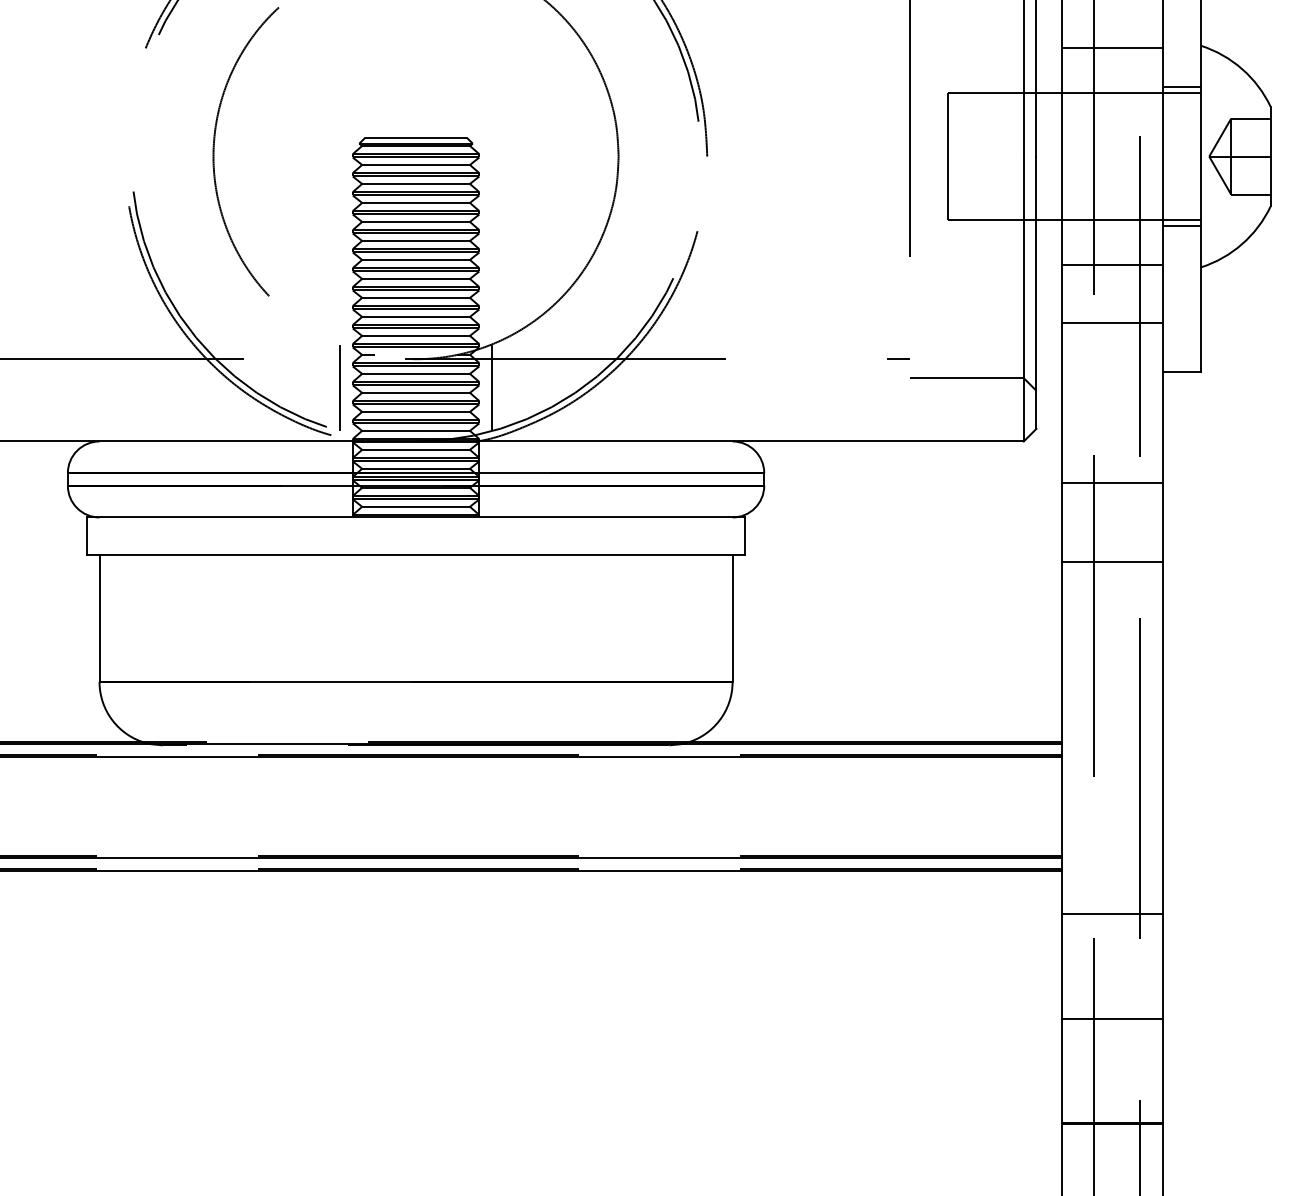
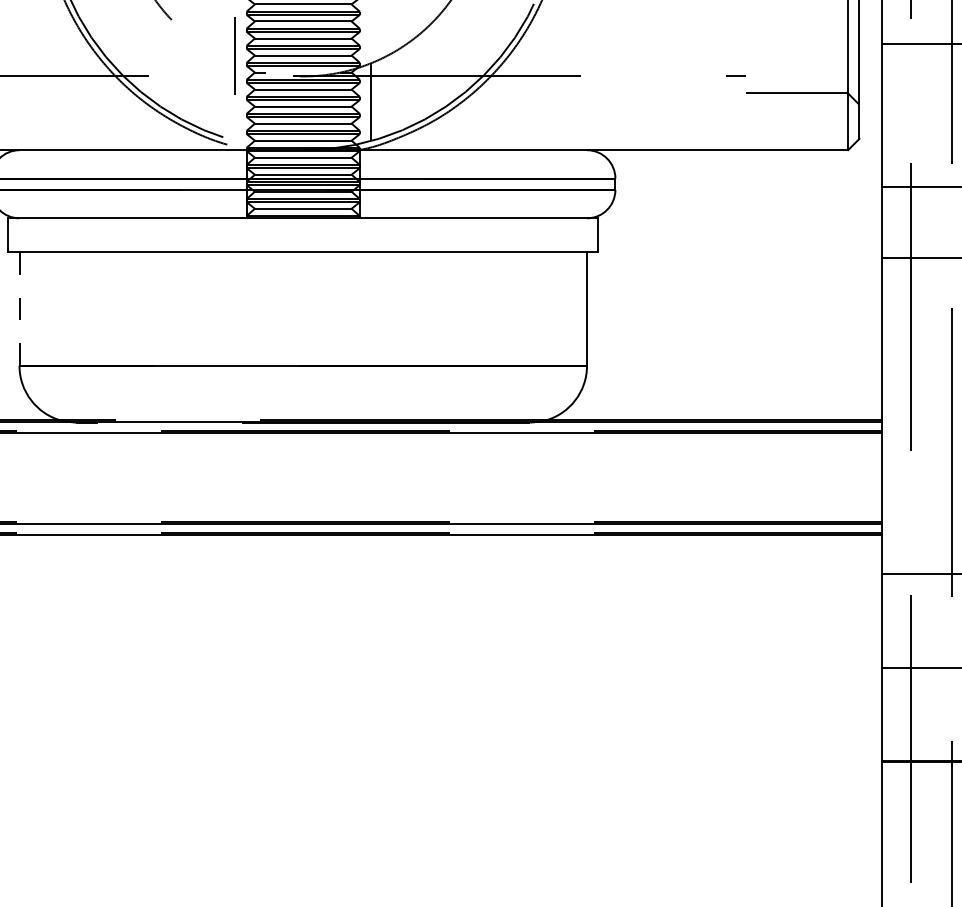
line: (339, 387) -> (234, 55), moved
line: (99, 619) -> (19, 309), solid -> dashed

